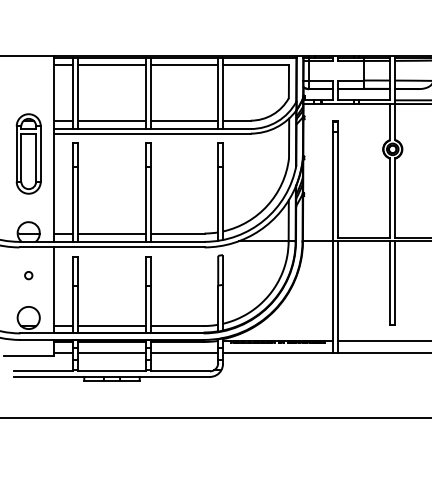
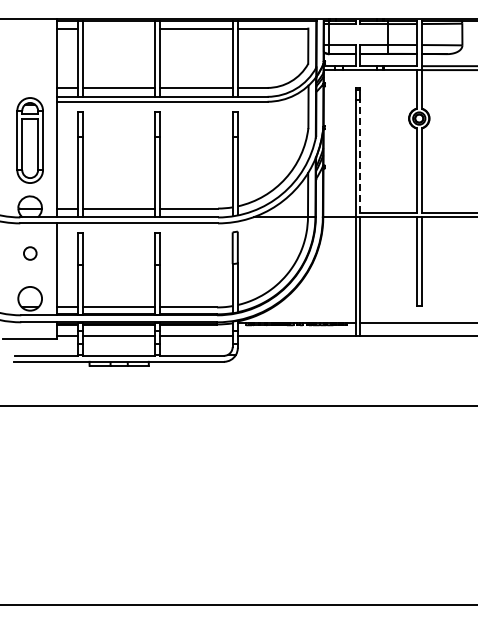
line: (112, 65) -> (119, 28), removed
part: (28, 153) -> (29, 140), moved
line: (337, 184) -> (360, 156), solid -> dashed
circle: (28, 275) -> (29, 253), size x1.6

